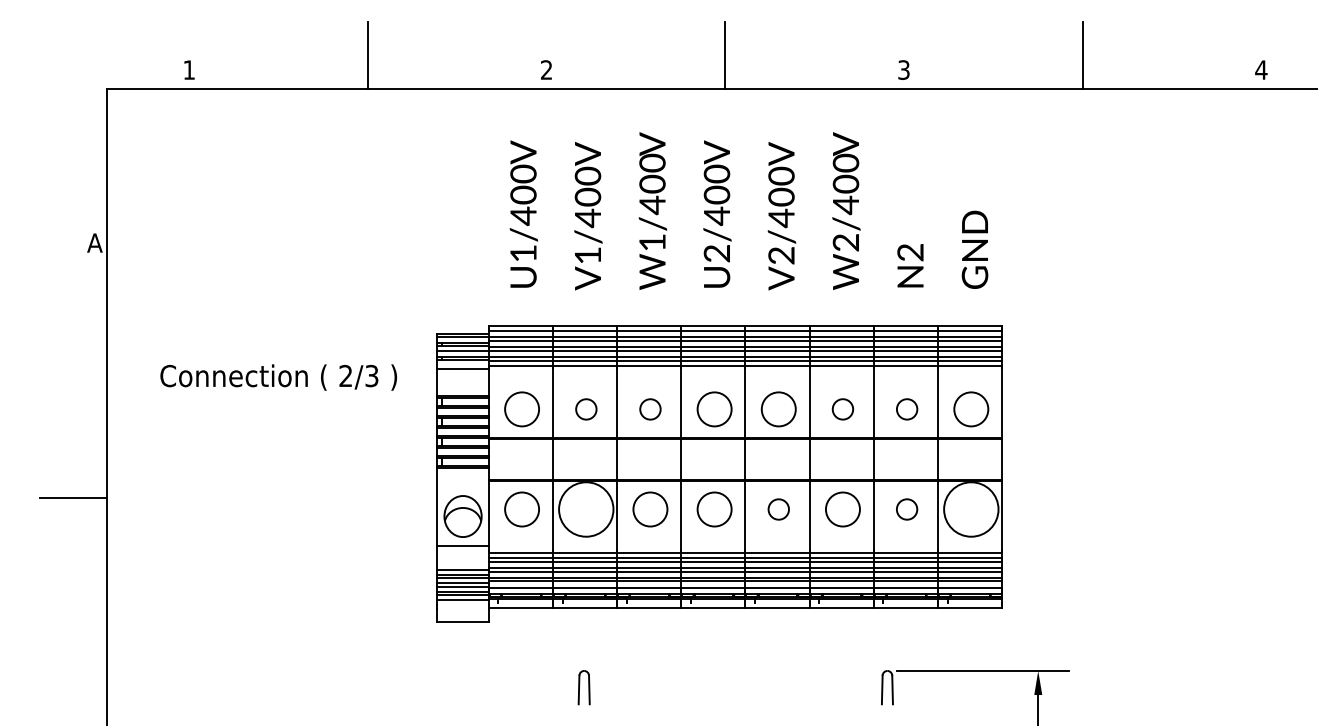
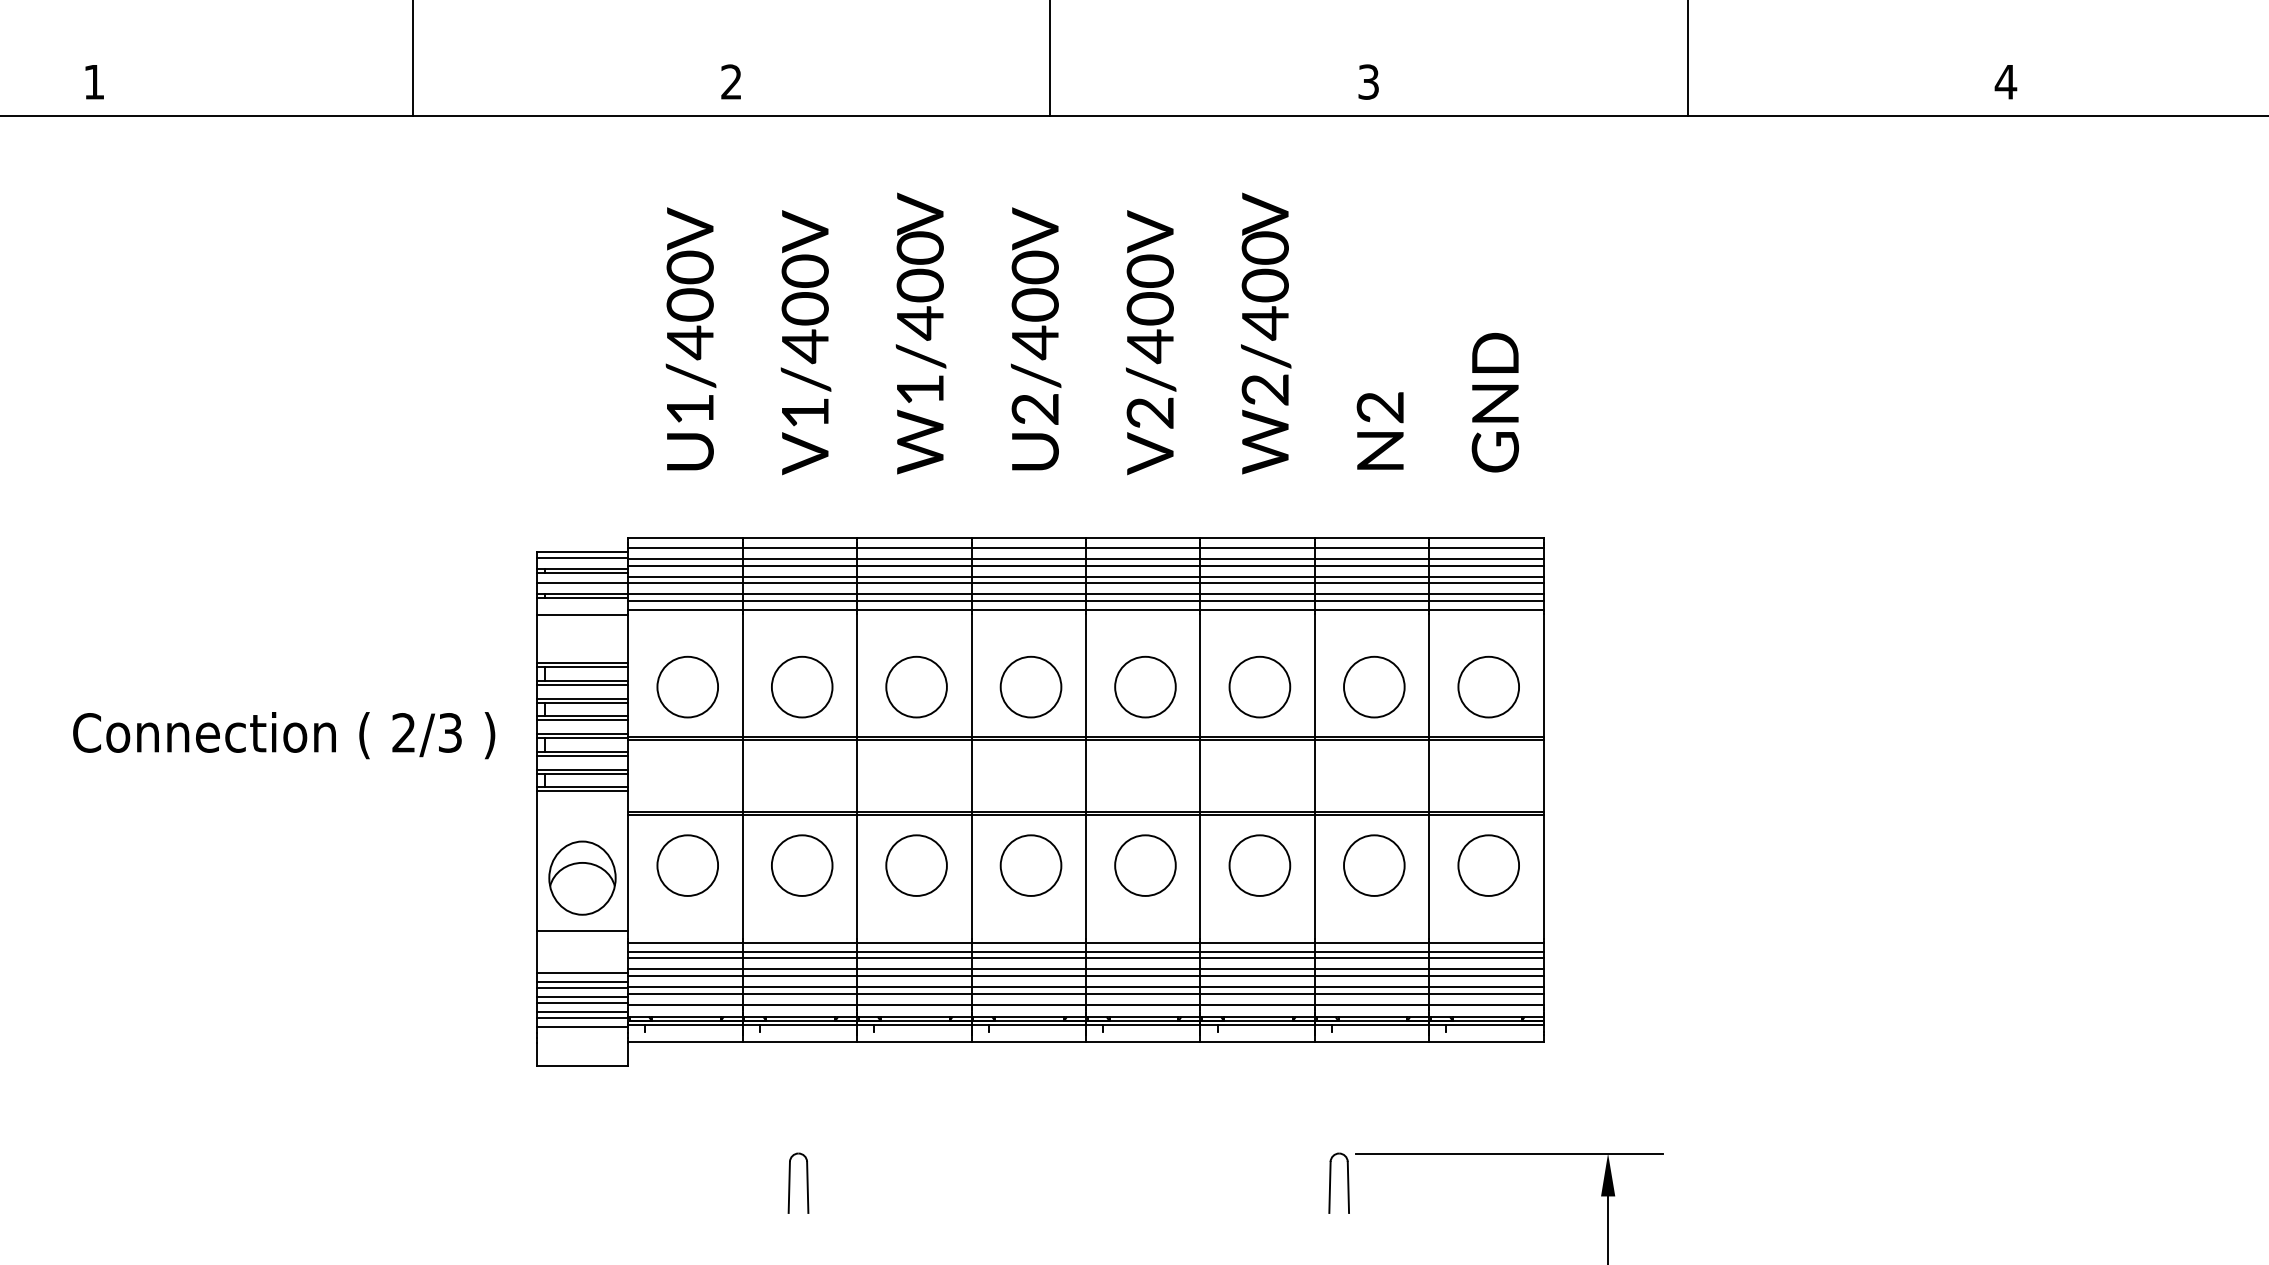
text: (278, 377) -> (283, 735), moved
circle: (586, 409) -> (802, 687), size x1.67
circle: (650, 409) -> (916, 687), size x1.67
circle: (842, 409) -> (1259, 687), size x1.67
circle: (907, 409) -> (1374, 687), size x1.67
circle: (586, 509) -> (802, 865), size x0.62
circle: (778, 509) -> (1144, 865), size x1.67
circle: (906, 509) -> (1373, 865), size x1.67
circle: (971, 509) -> (1489, 865), size x0.62

